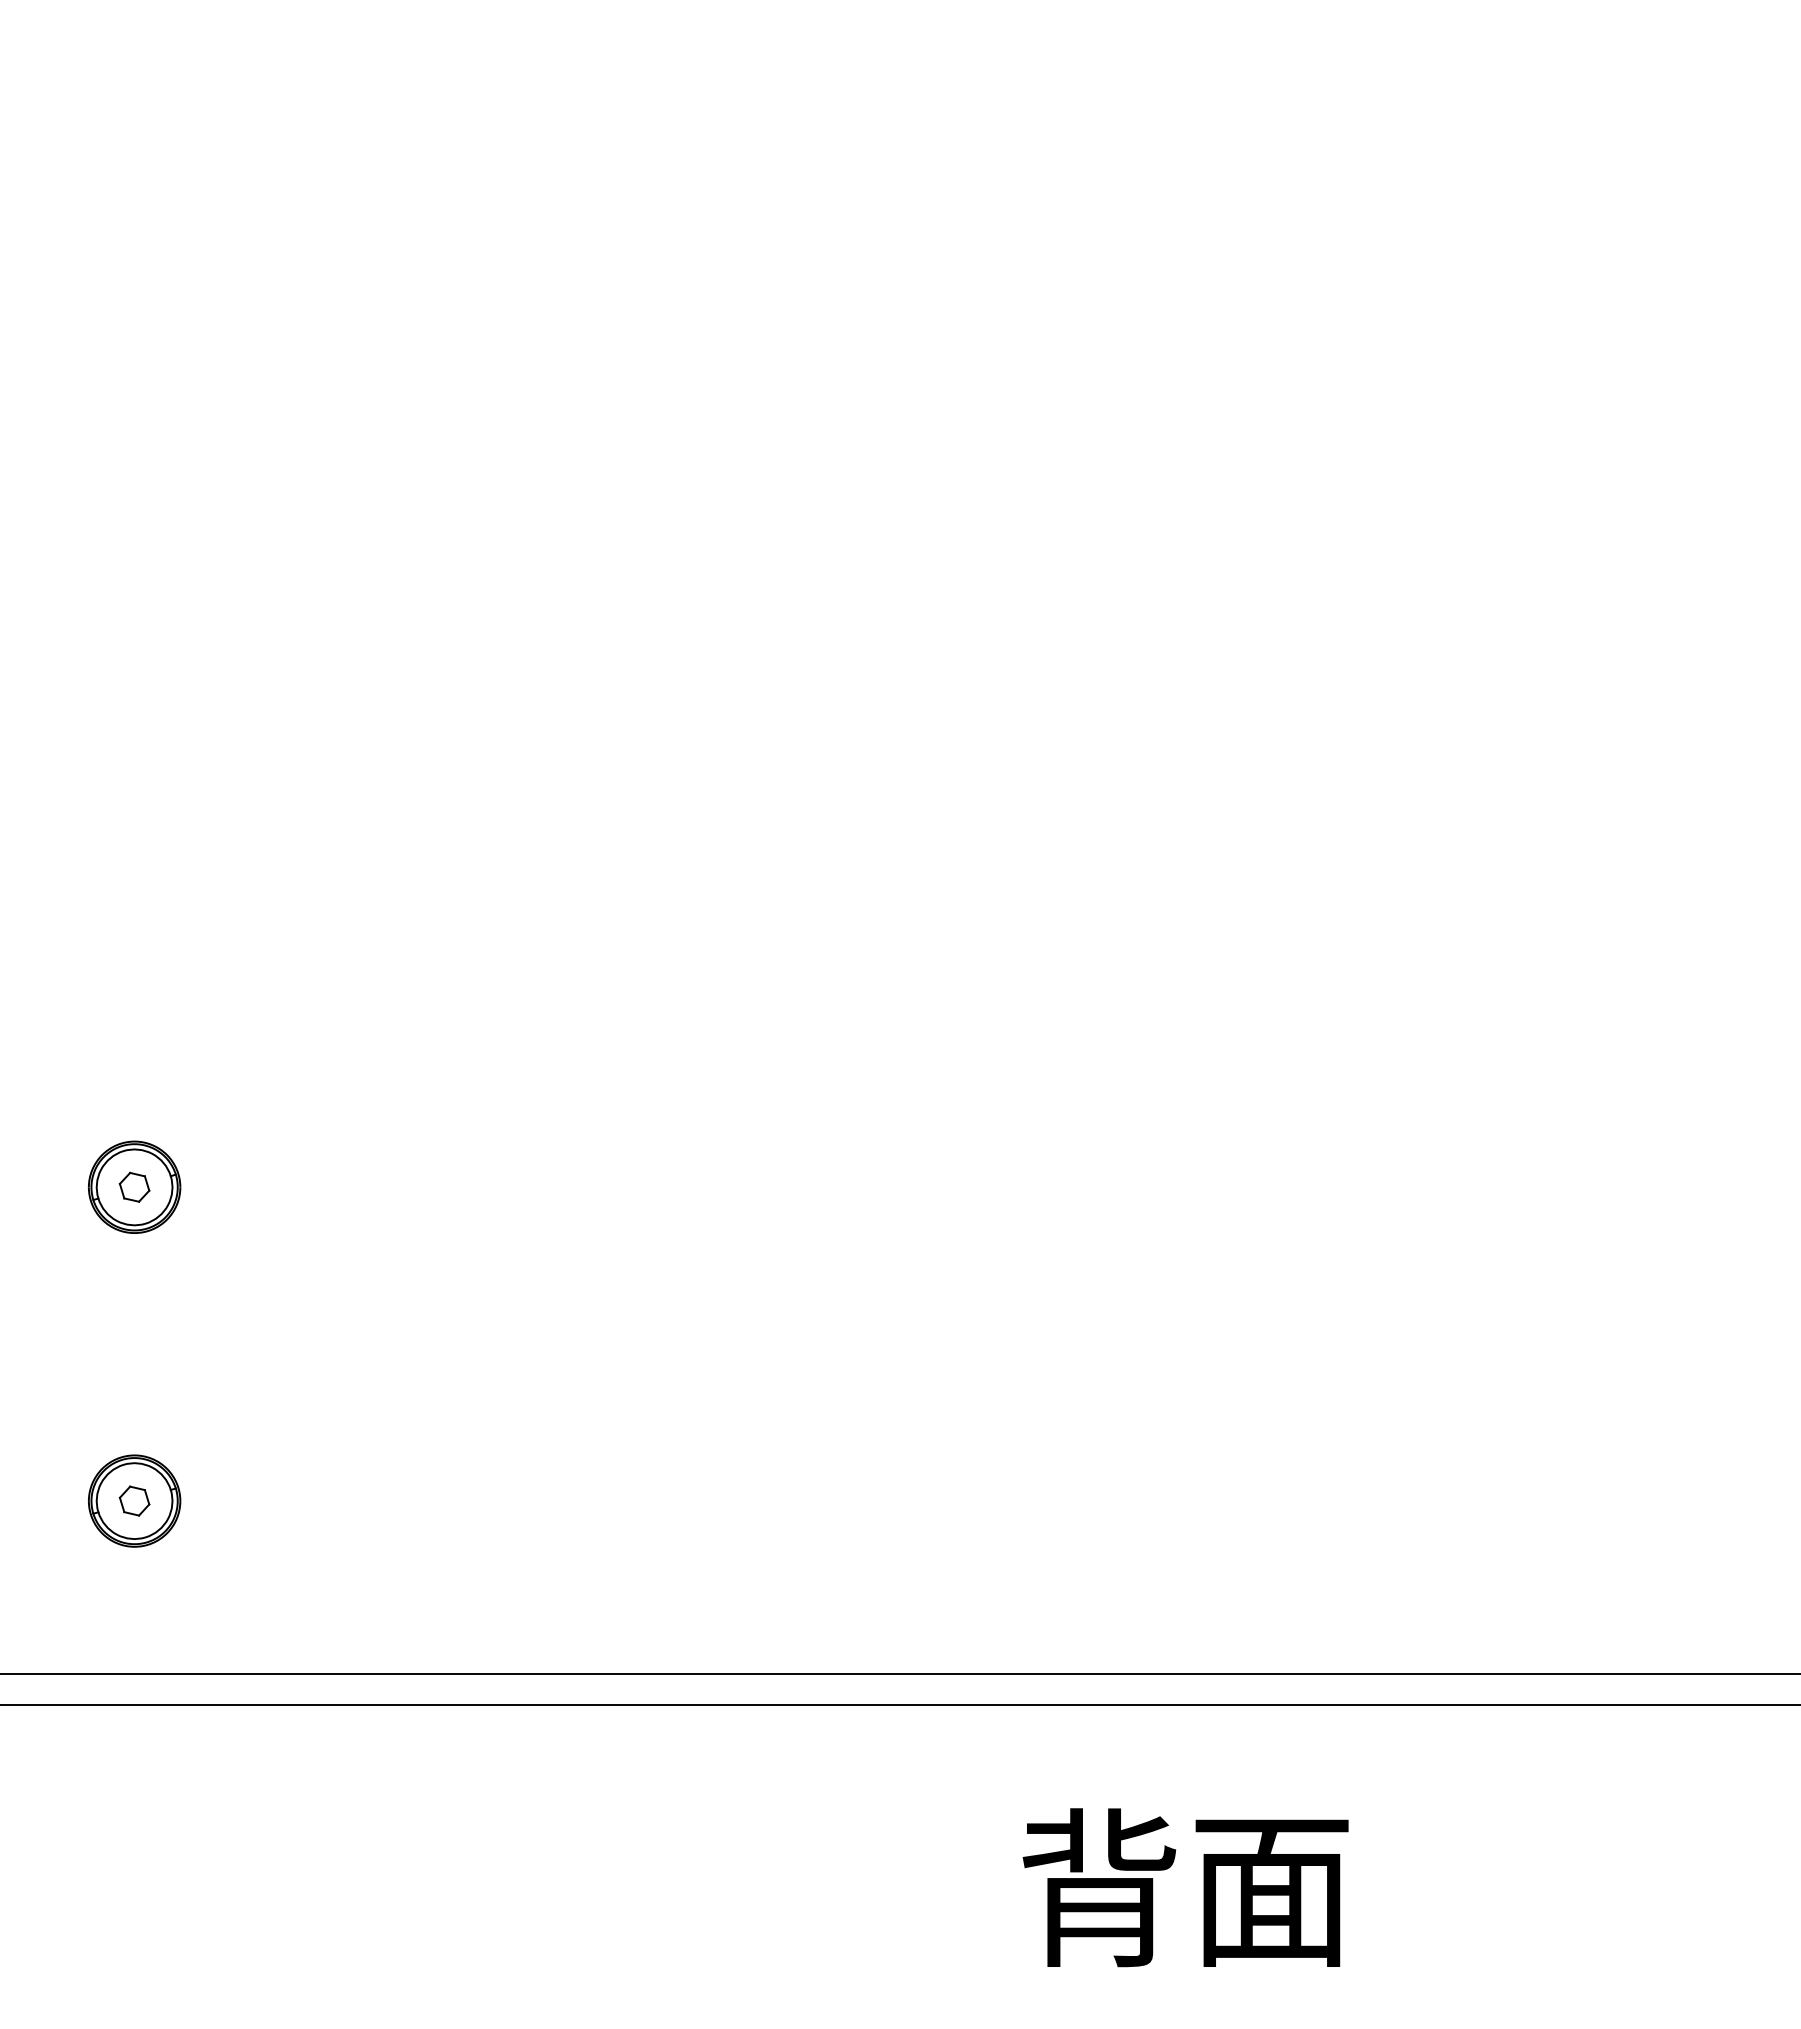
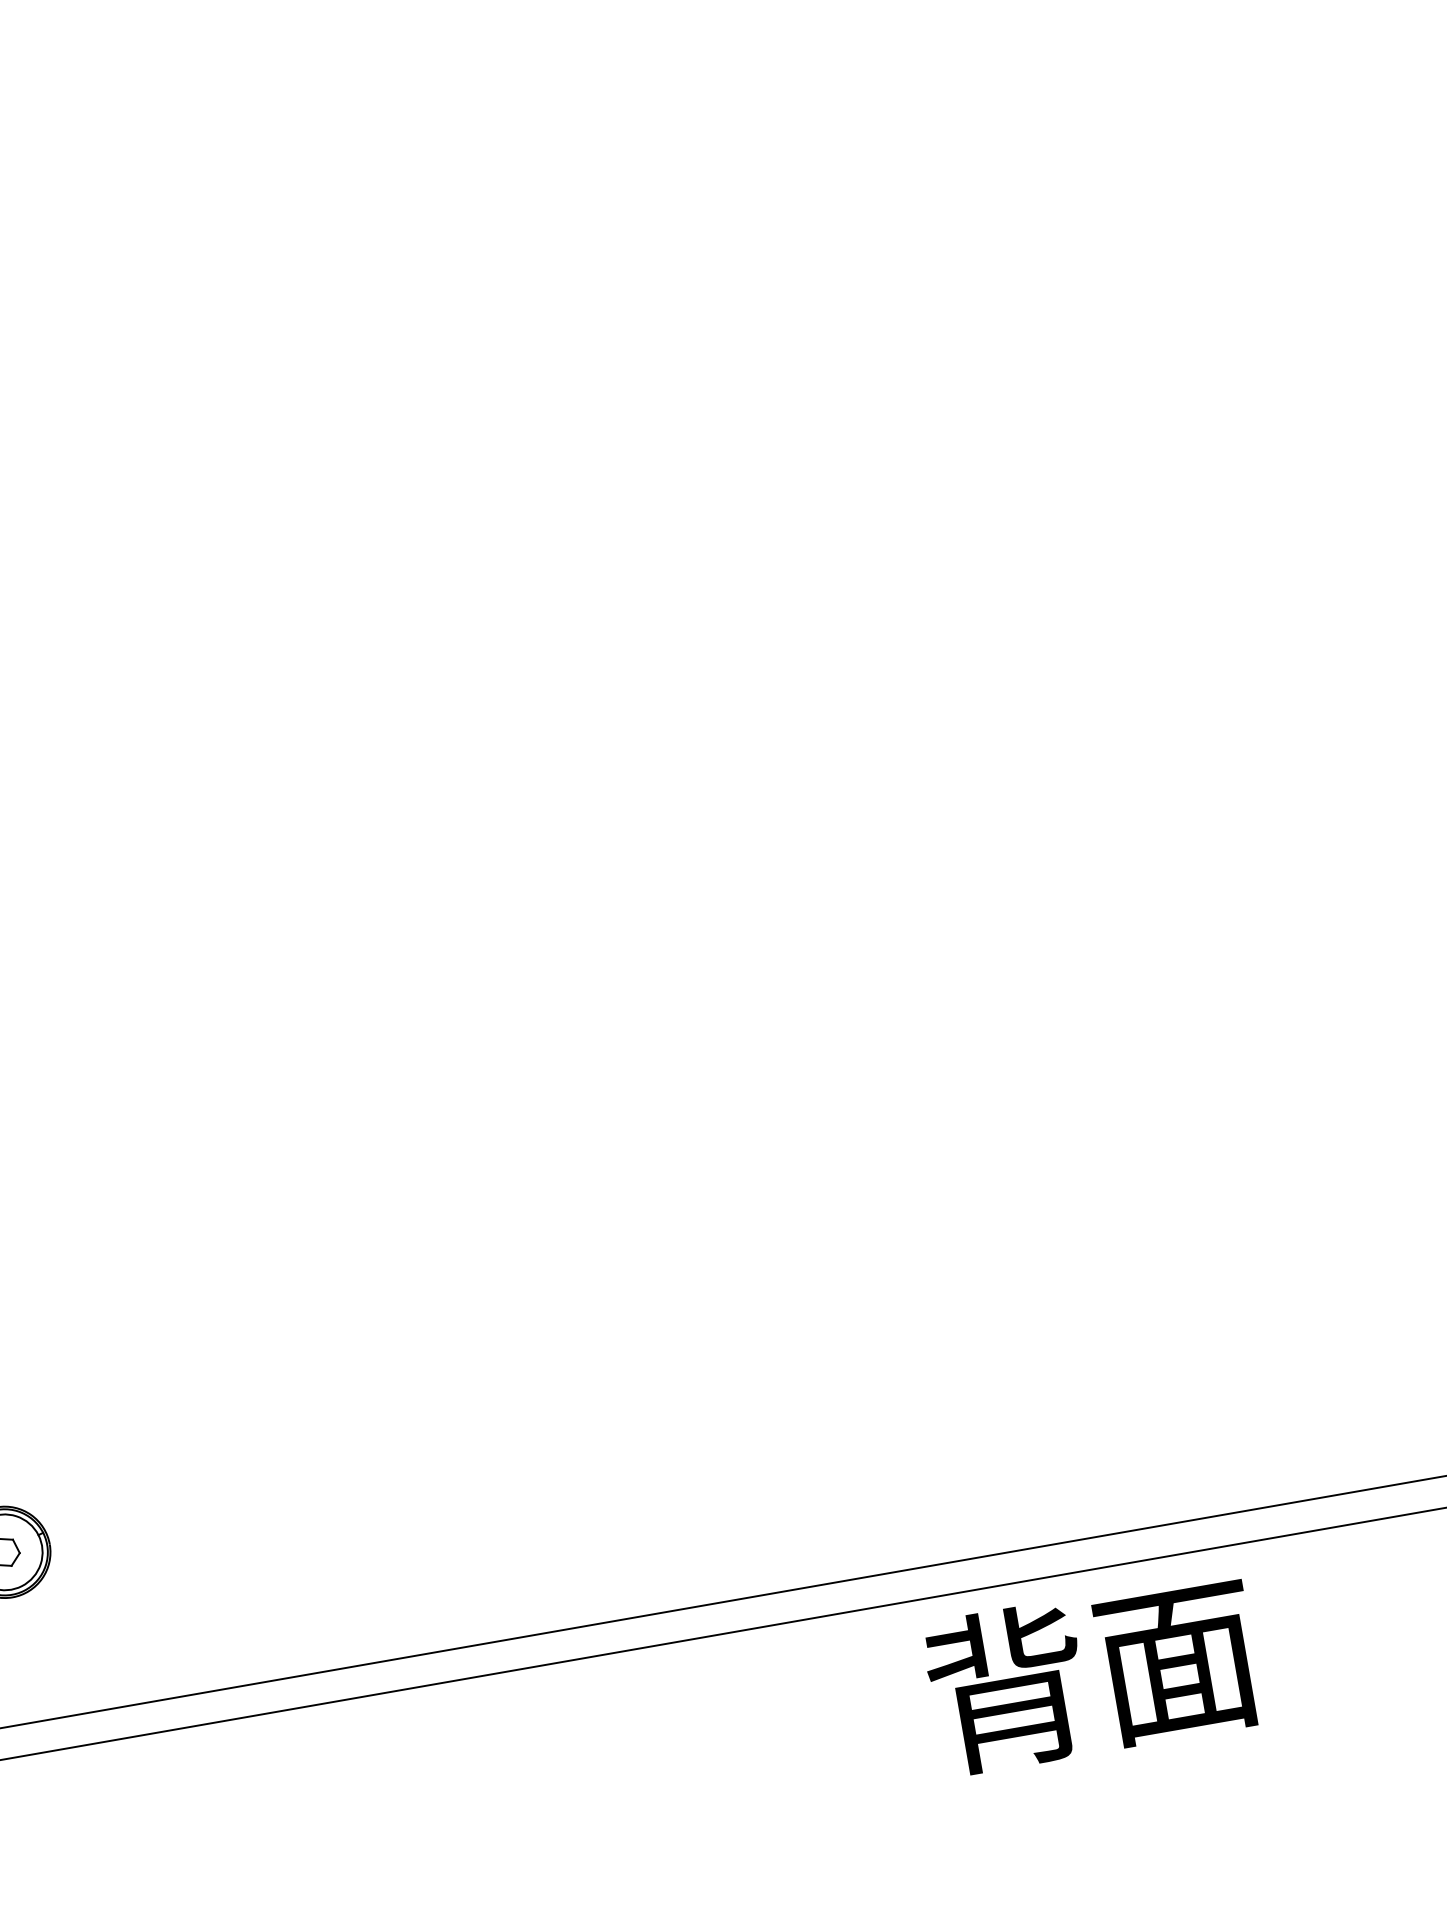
text: (1185, 1887) -> (1092, 1673), moved

